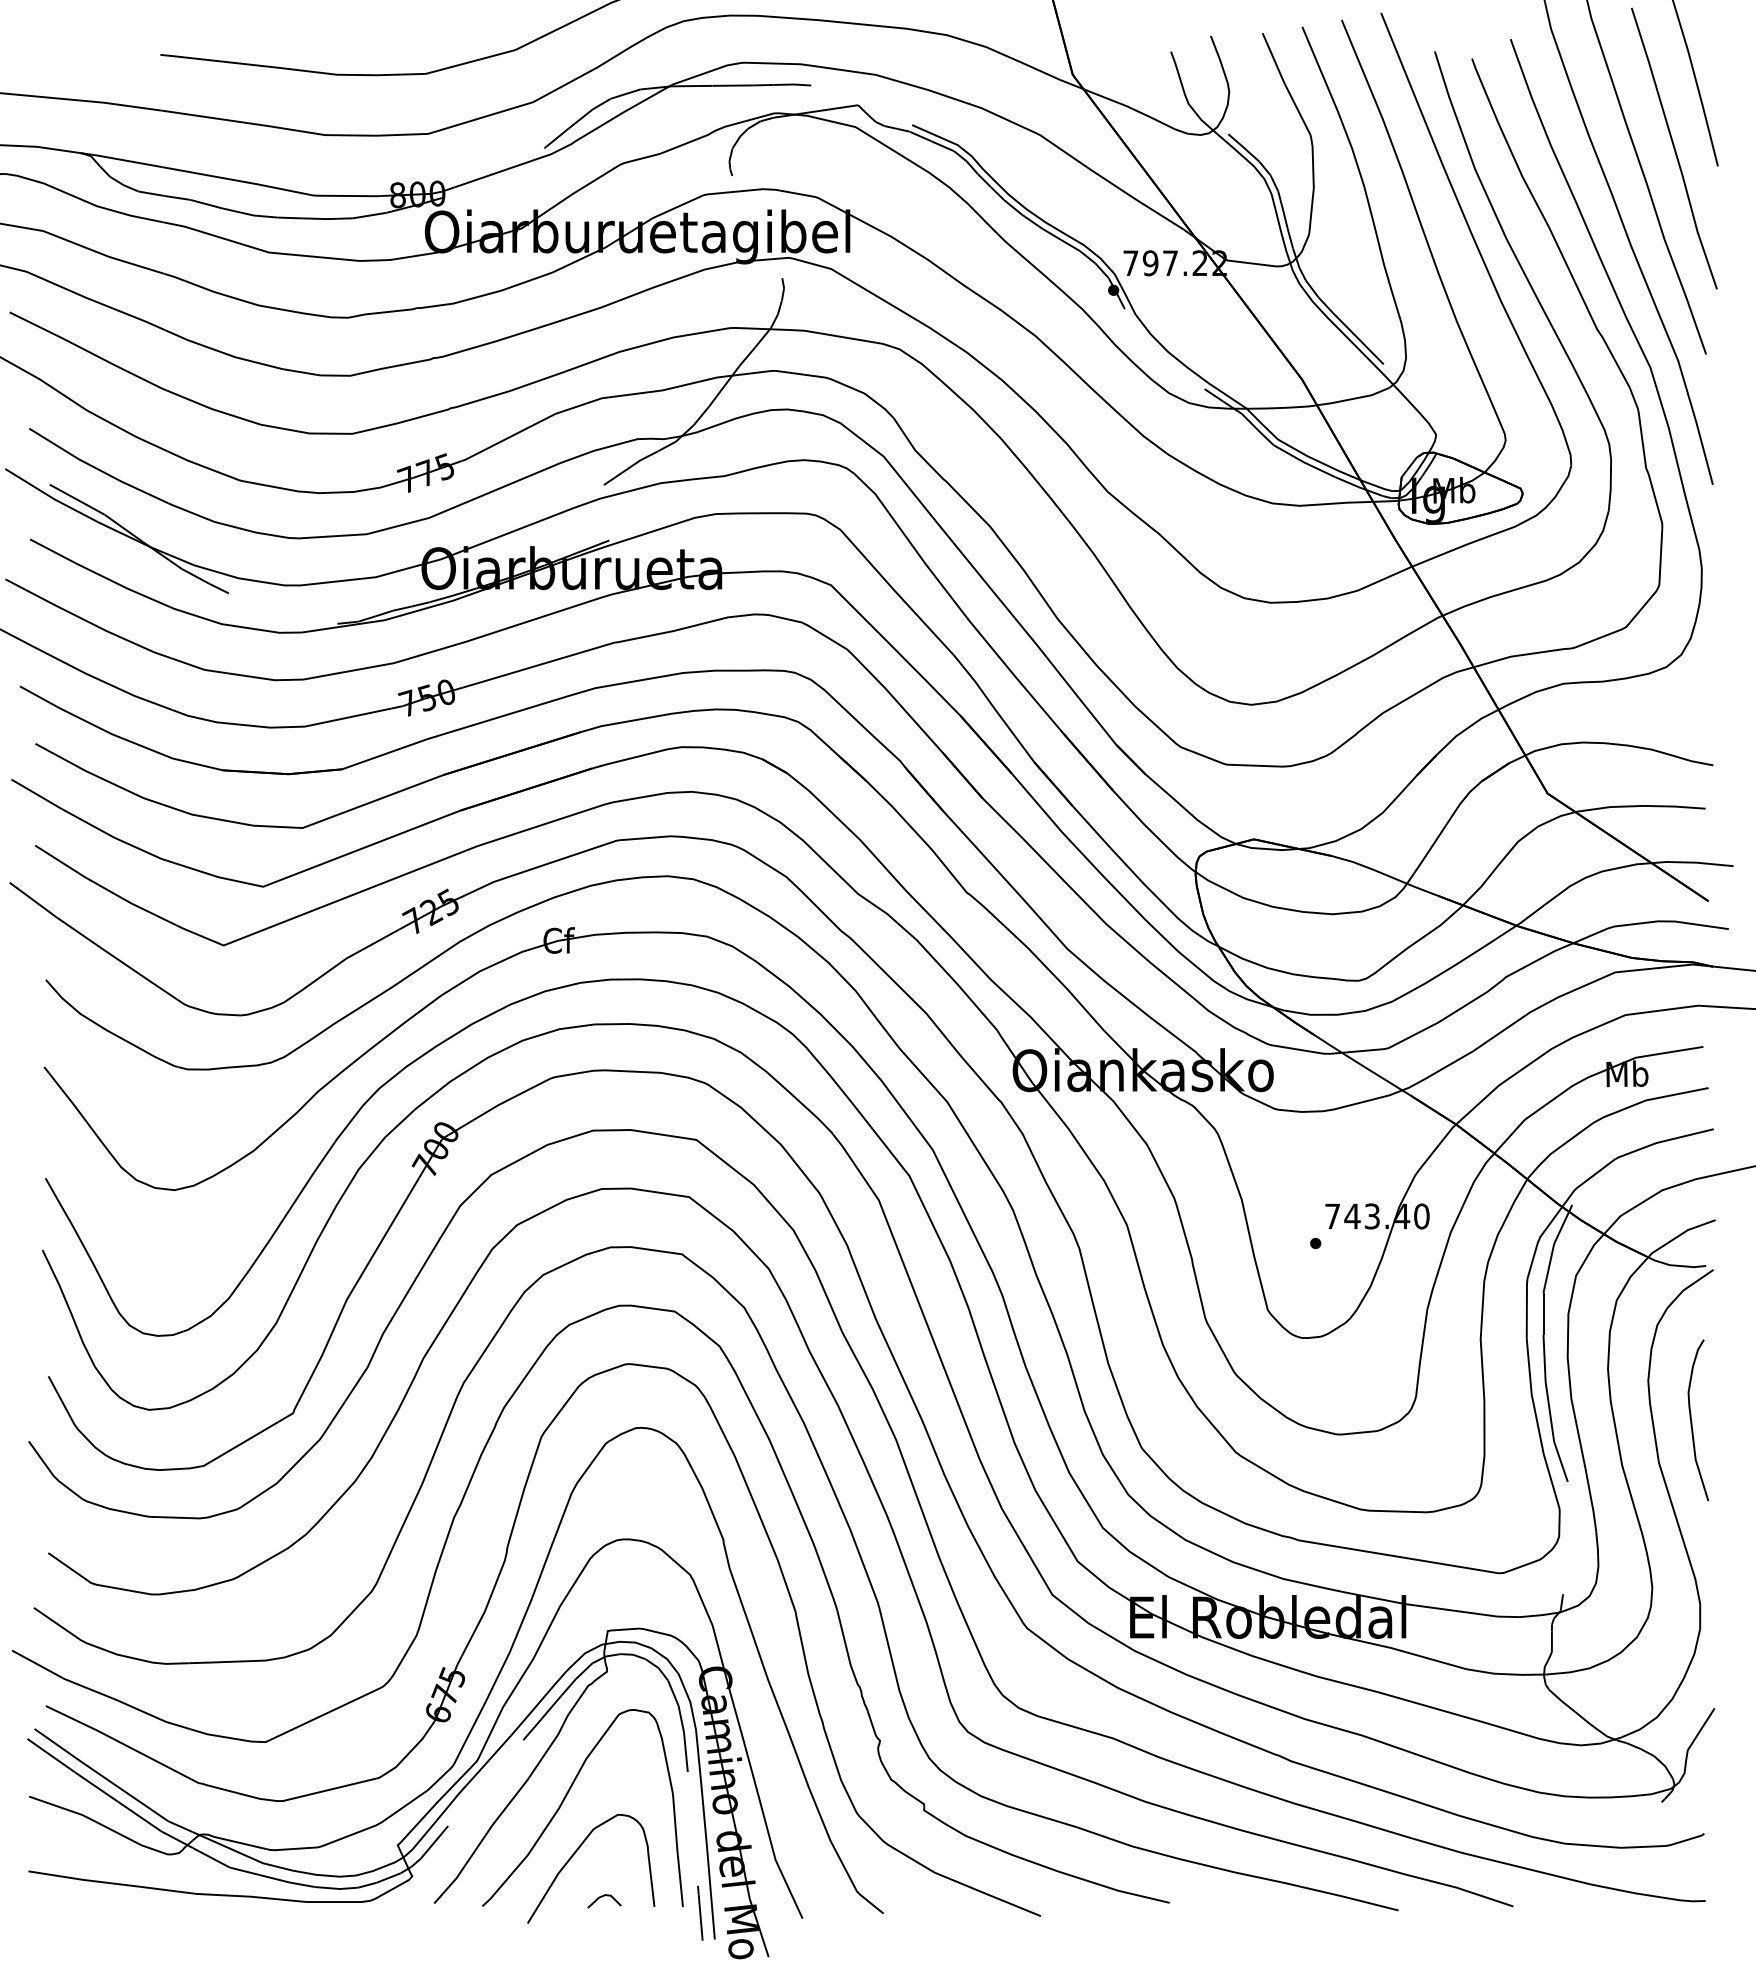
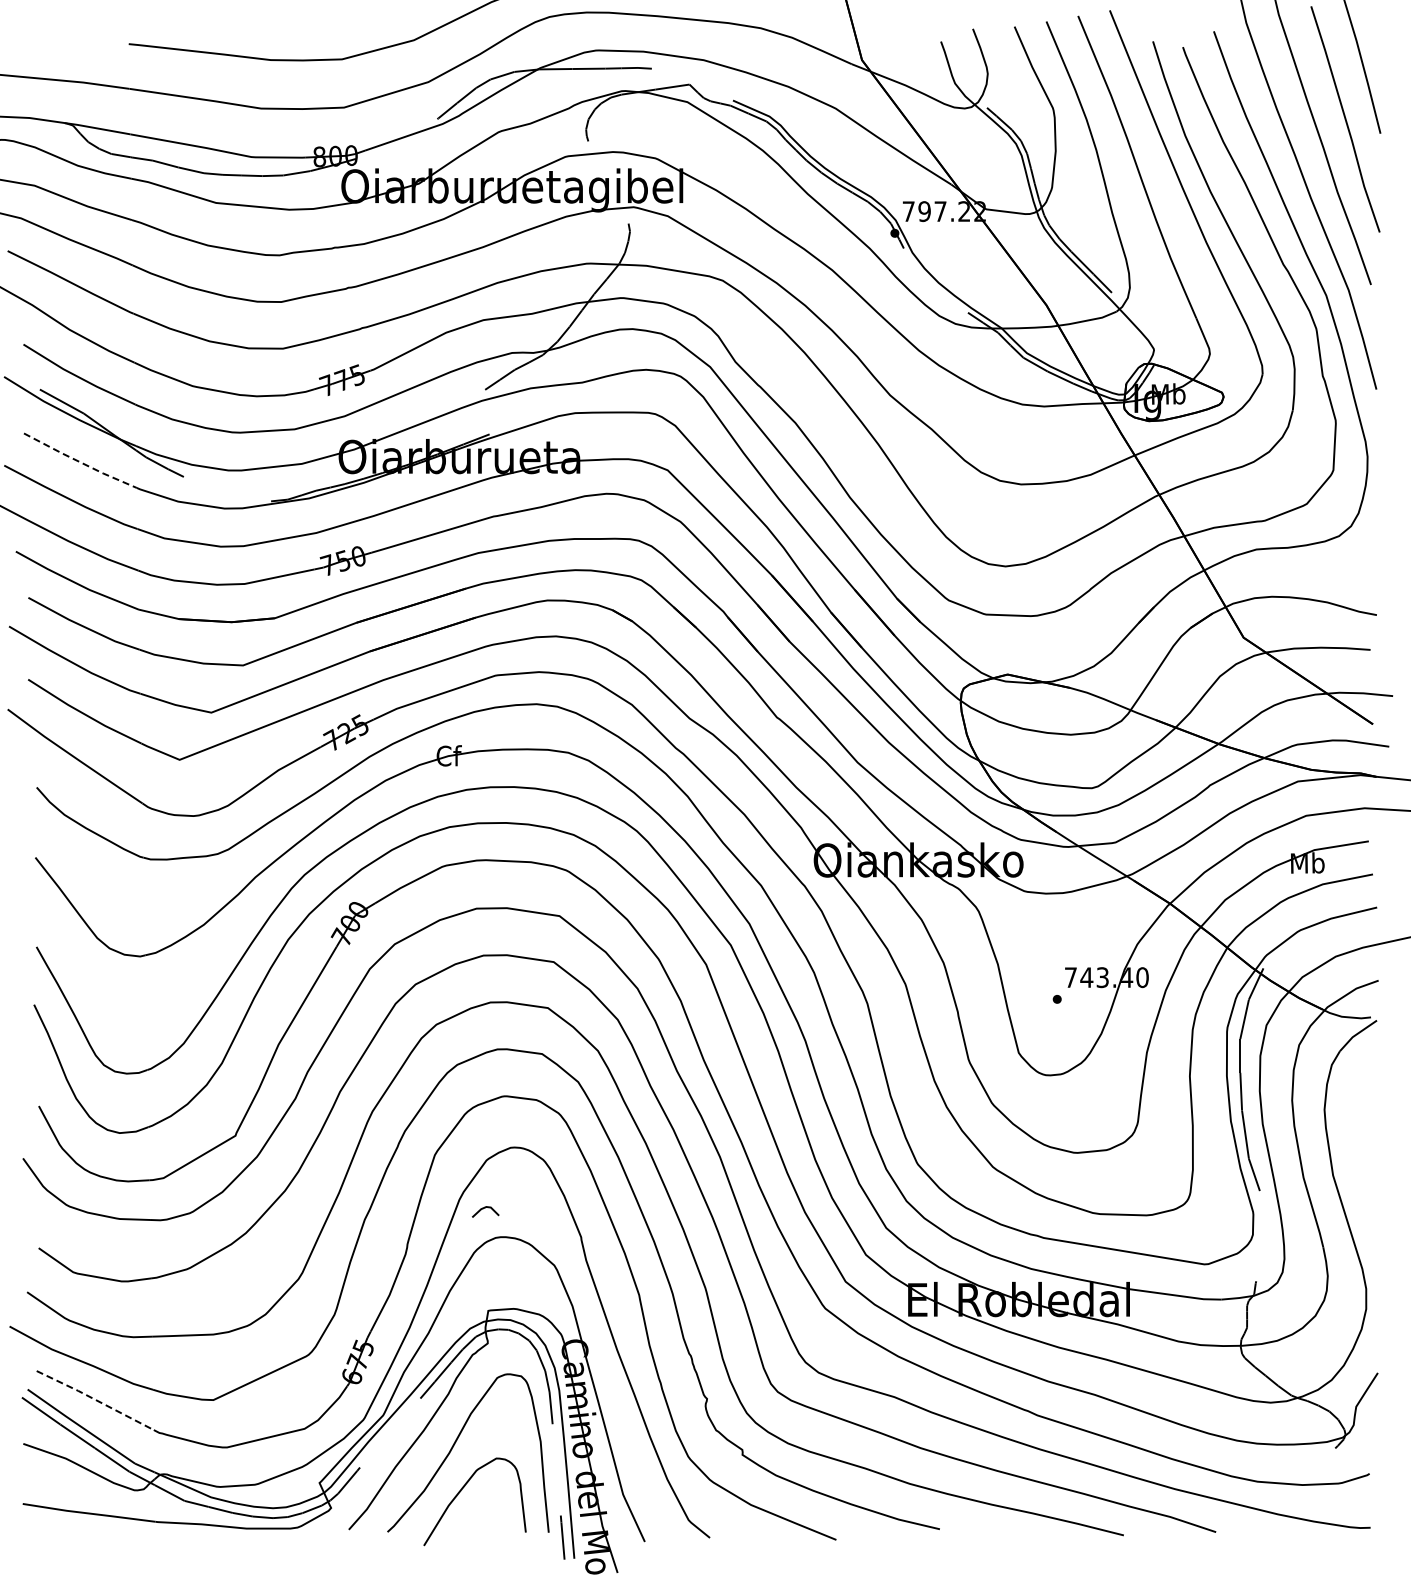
line: (99, 575) -> (79, 462), solid -> dashed
curve: (1693, 1422) -> (1360, 1143), removed
line: (117, 1741) -> (94, 1399), solid -> dashed
line: (601, 1898) -> (483, 1209), moved

